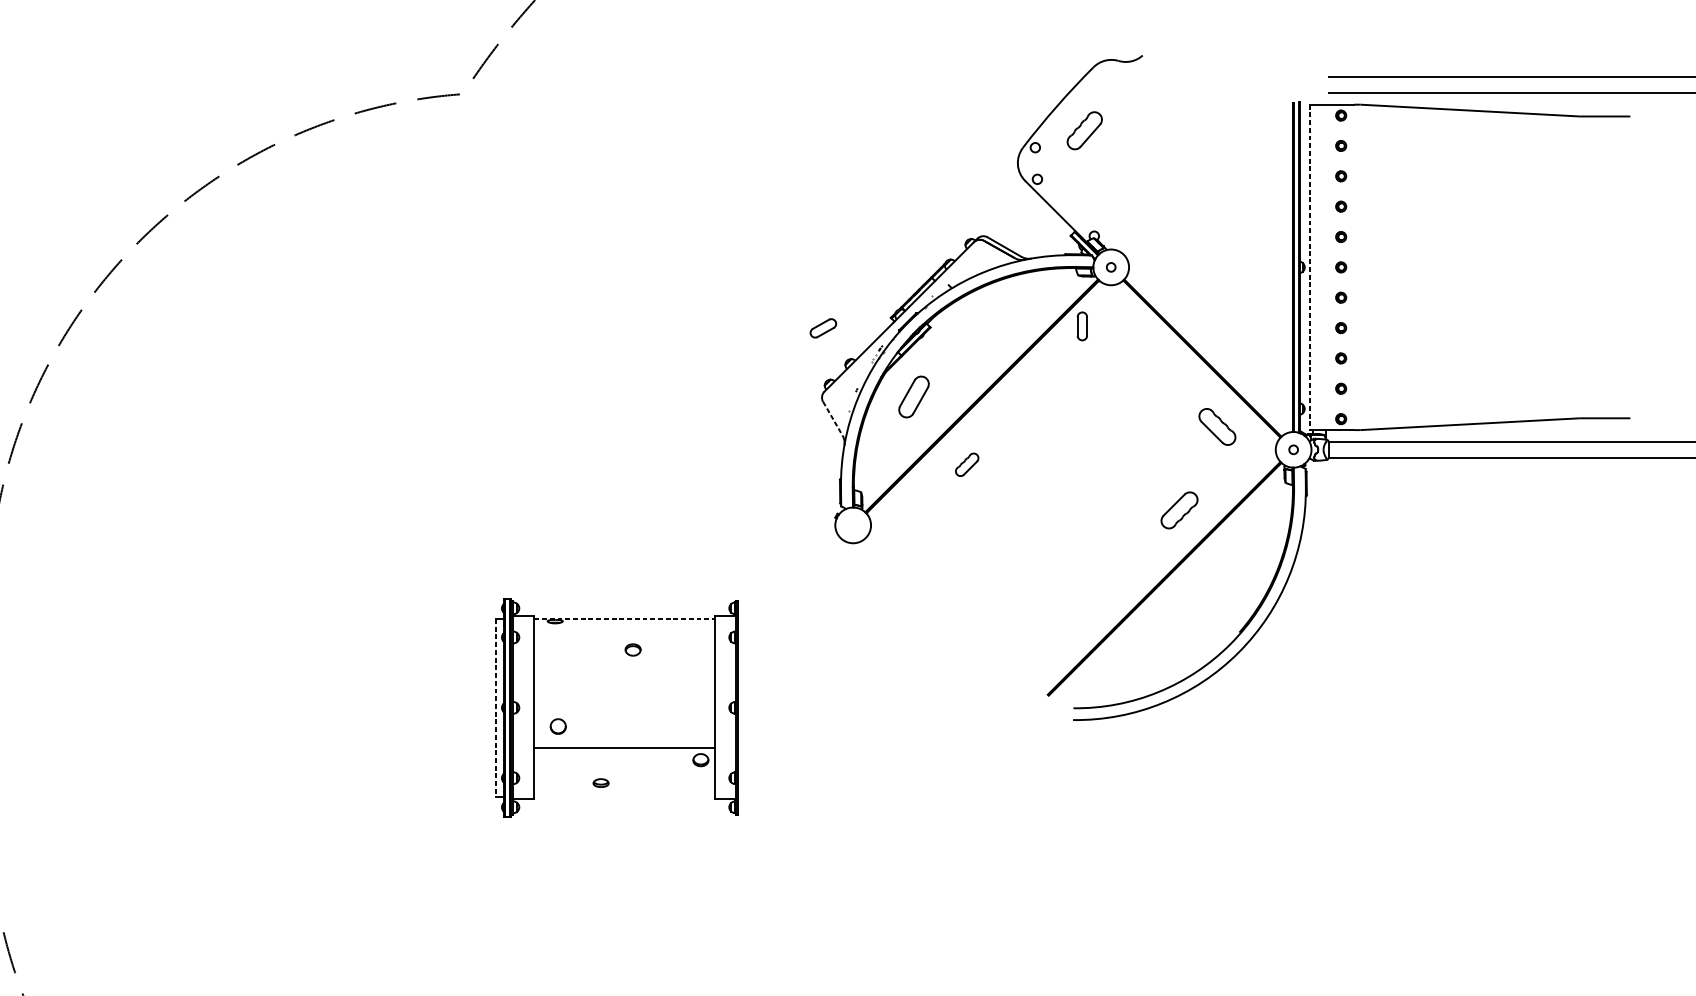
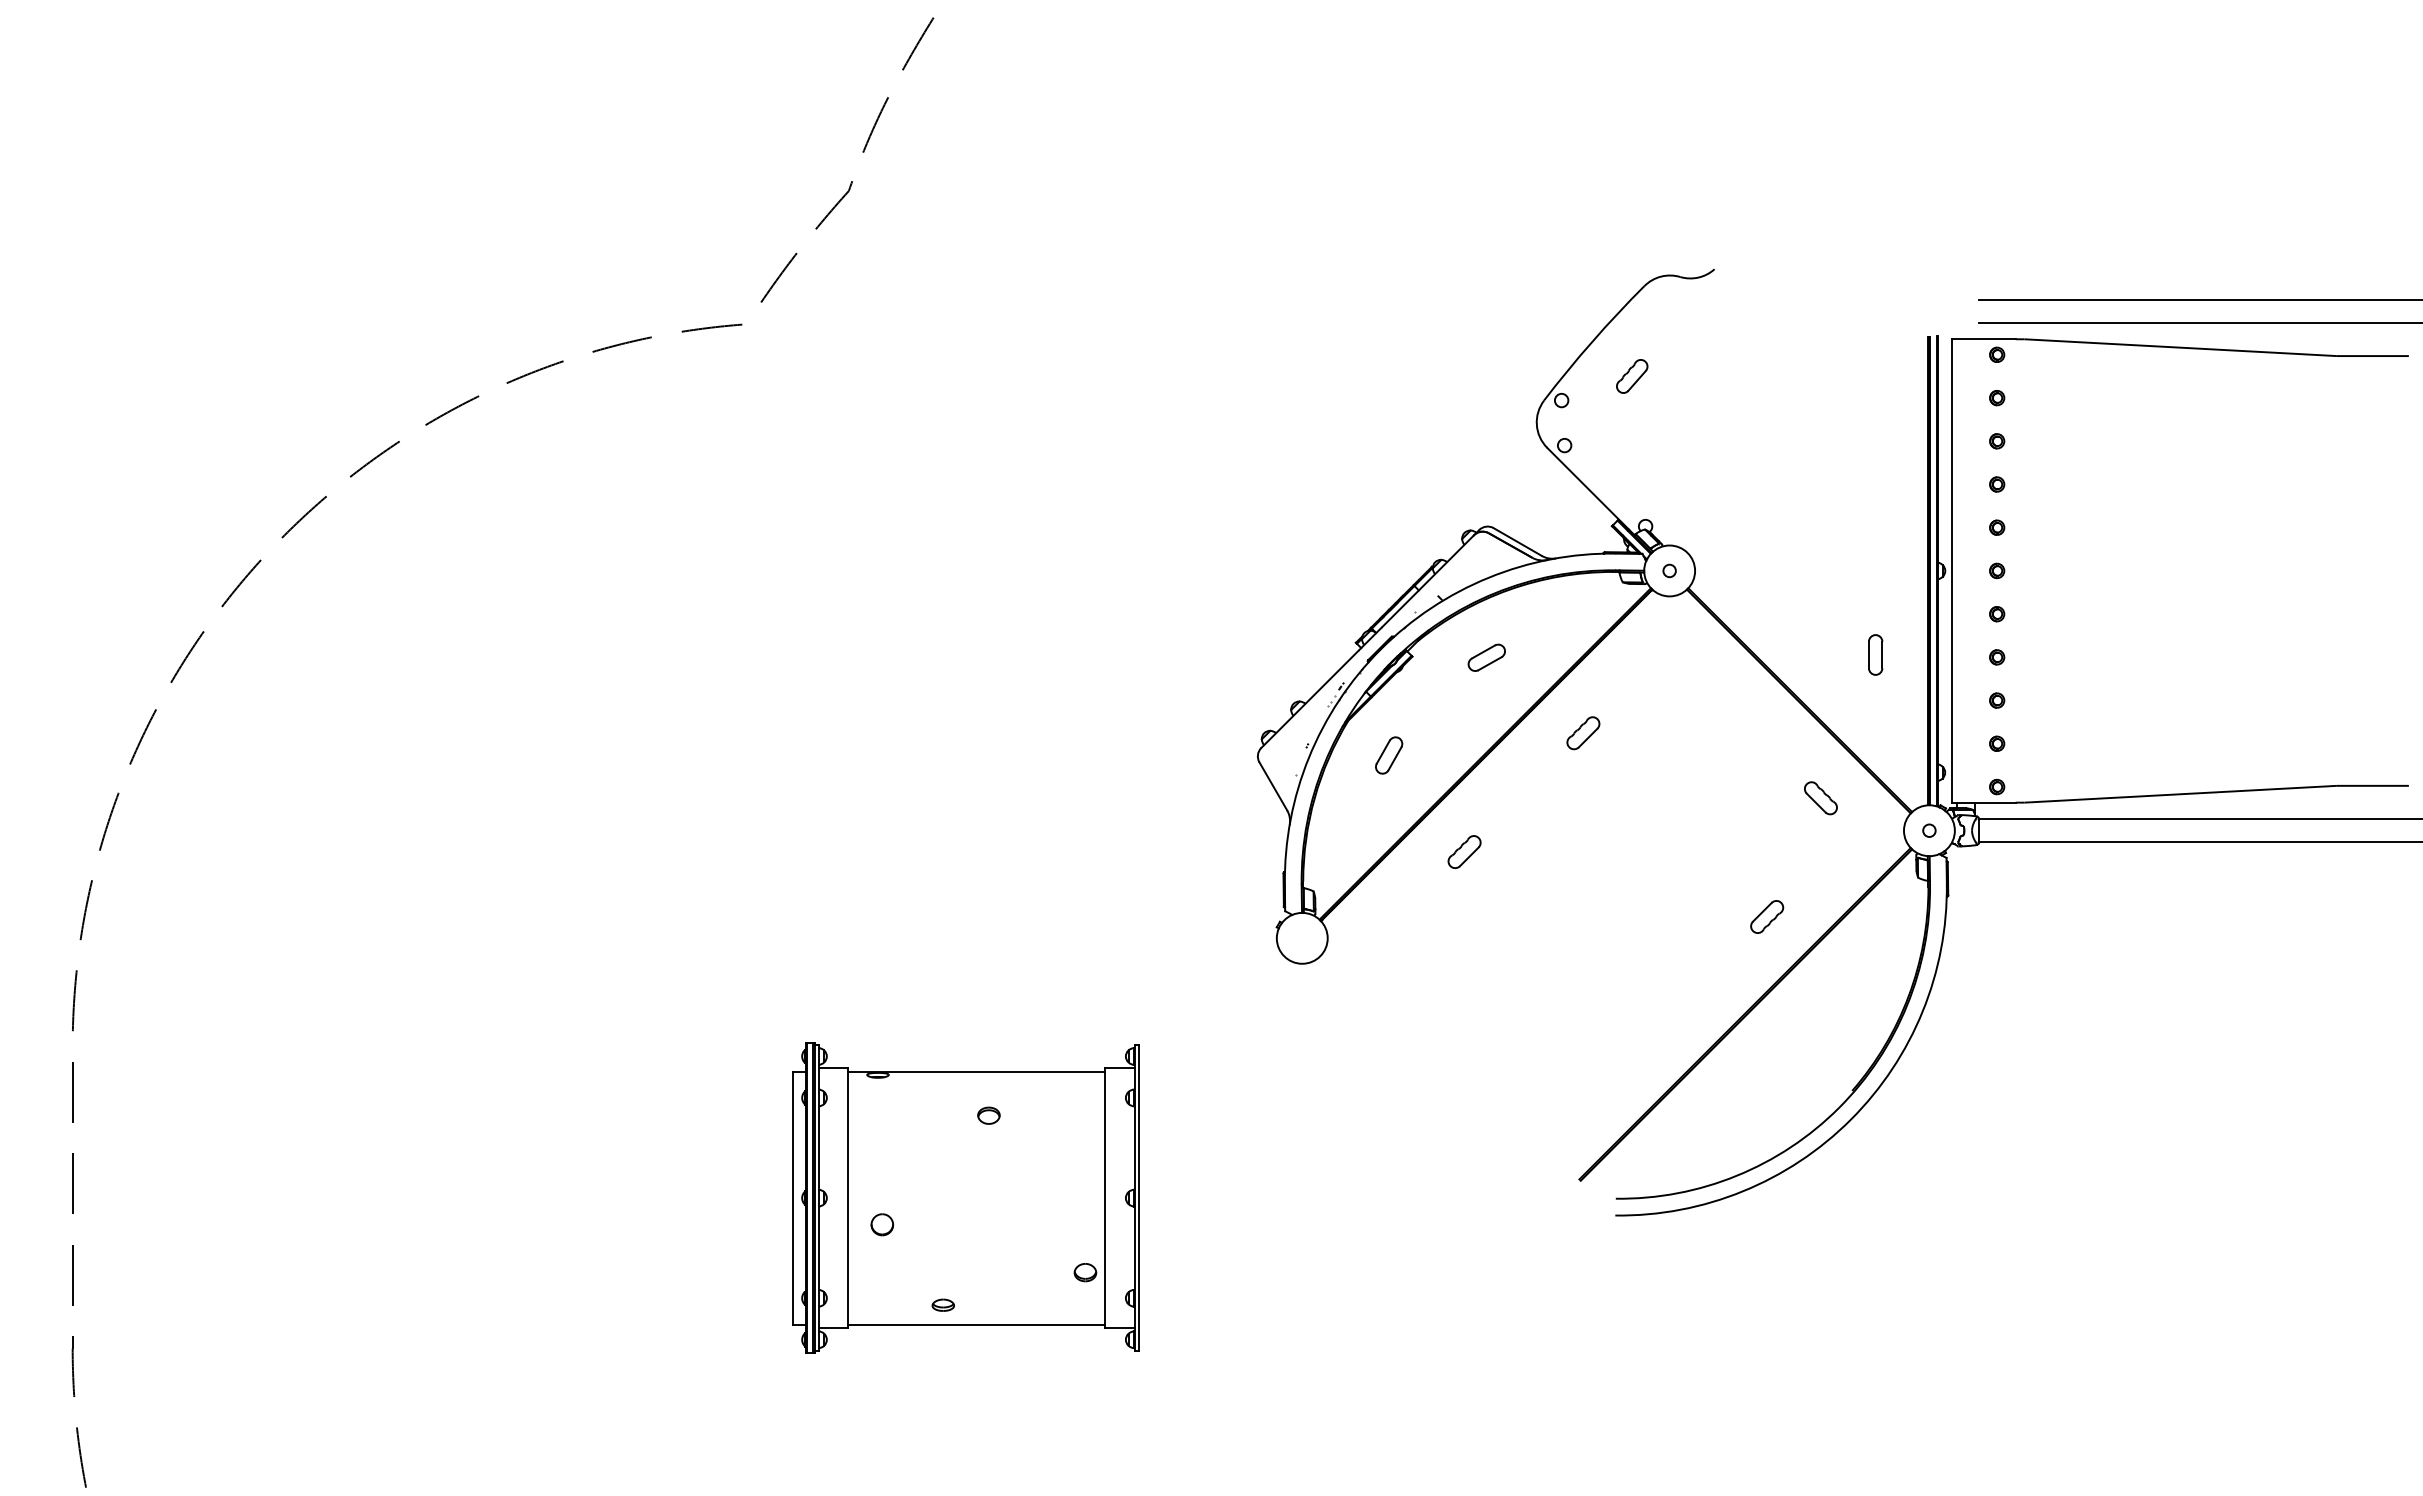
part: (1085, 130) -> (1632, 376), size x0.62
line: (1309, 267) -> (1952, 570), dashed -> solid
part: (1082, 326) -> (1875, 654), moved
part: (823, 328) -> (1486, 657), moved
part: (1050, 381) -> (1583, 733), added
part: (914, 396) -> (1389, 755), size x0.62
line: (832, 418) -> (1273, 786), dashed -> solid
part: (1217, 427) -> (1820, 798), size x0.62
part: (1179, 510) -> (1767, 916), size x0.62
line: (625, 618) -> (977, 1071), dashed -> solid
line: (495, 708) -> (793, 1198), dashed -> solid
line: (624, 747) -> (976, 1324), moved

